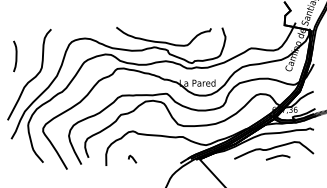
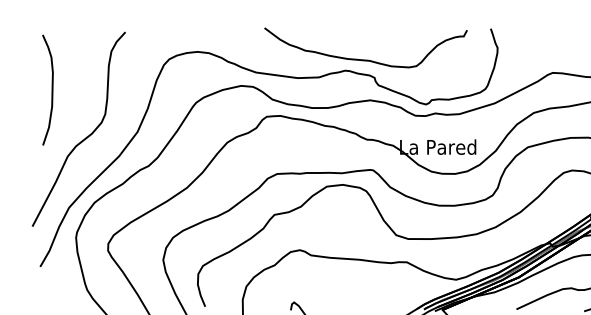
part: (15, 56) -> (48, 90), size x1.67

